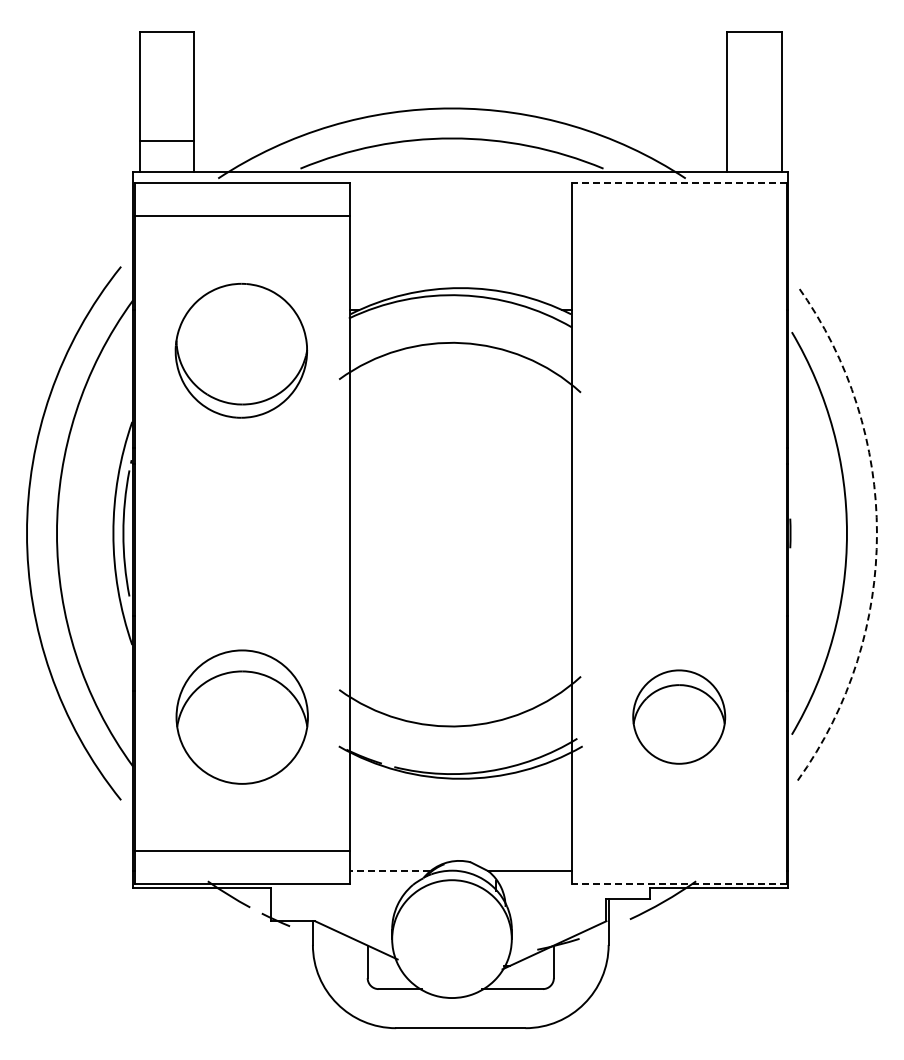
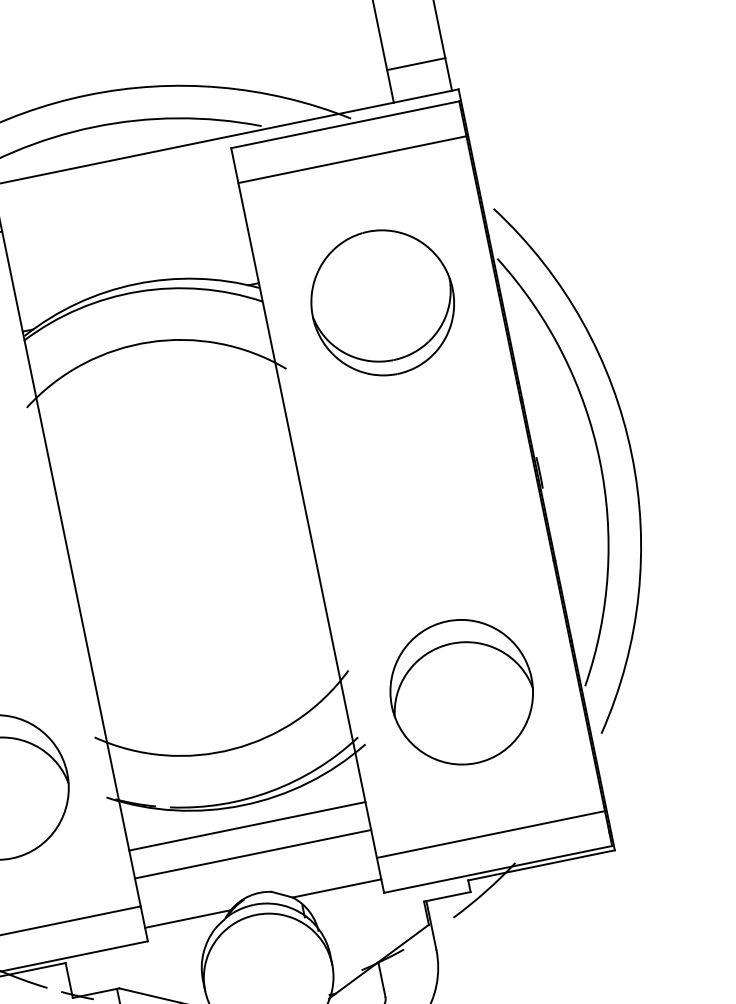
line: (754, 141) -> (416, 64), added
line: (678, 182) -> (344, 124), dashed -> solid
line: (678, 215) -> (351, 159), added
part: (679, 350) -> (382, 302), added
arc: (876, 533) -> (631, 454), dashed -> solid
part: (678, 716) -> (460, 691), size x1.43
line: (460, 798) -> (247, 826), added
line: (460, 824) -> (252, 853), added
line: (678, 851) -> (490, 835), added
line: (389, 871) -> (187, 919), dashed -> solid
line: (678, 883) -> (497, 869), dashed -> solid

